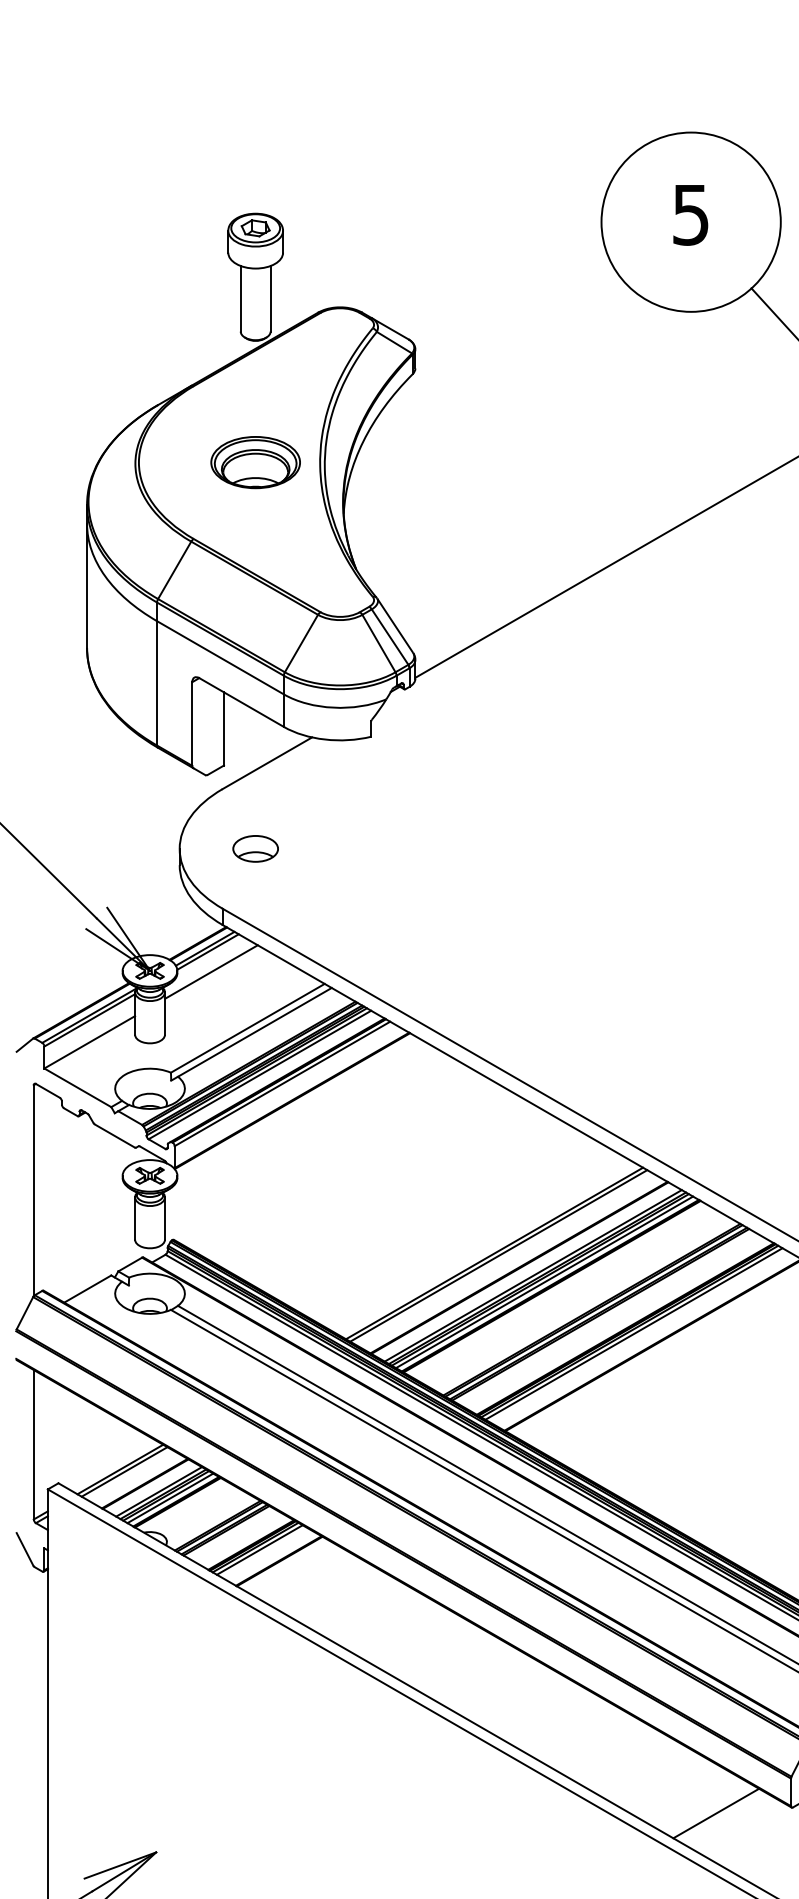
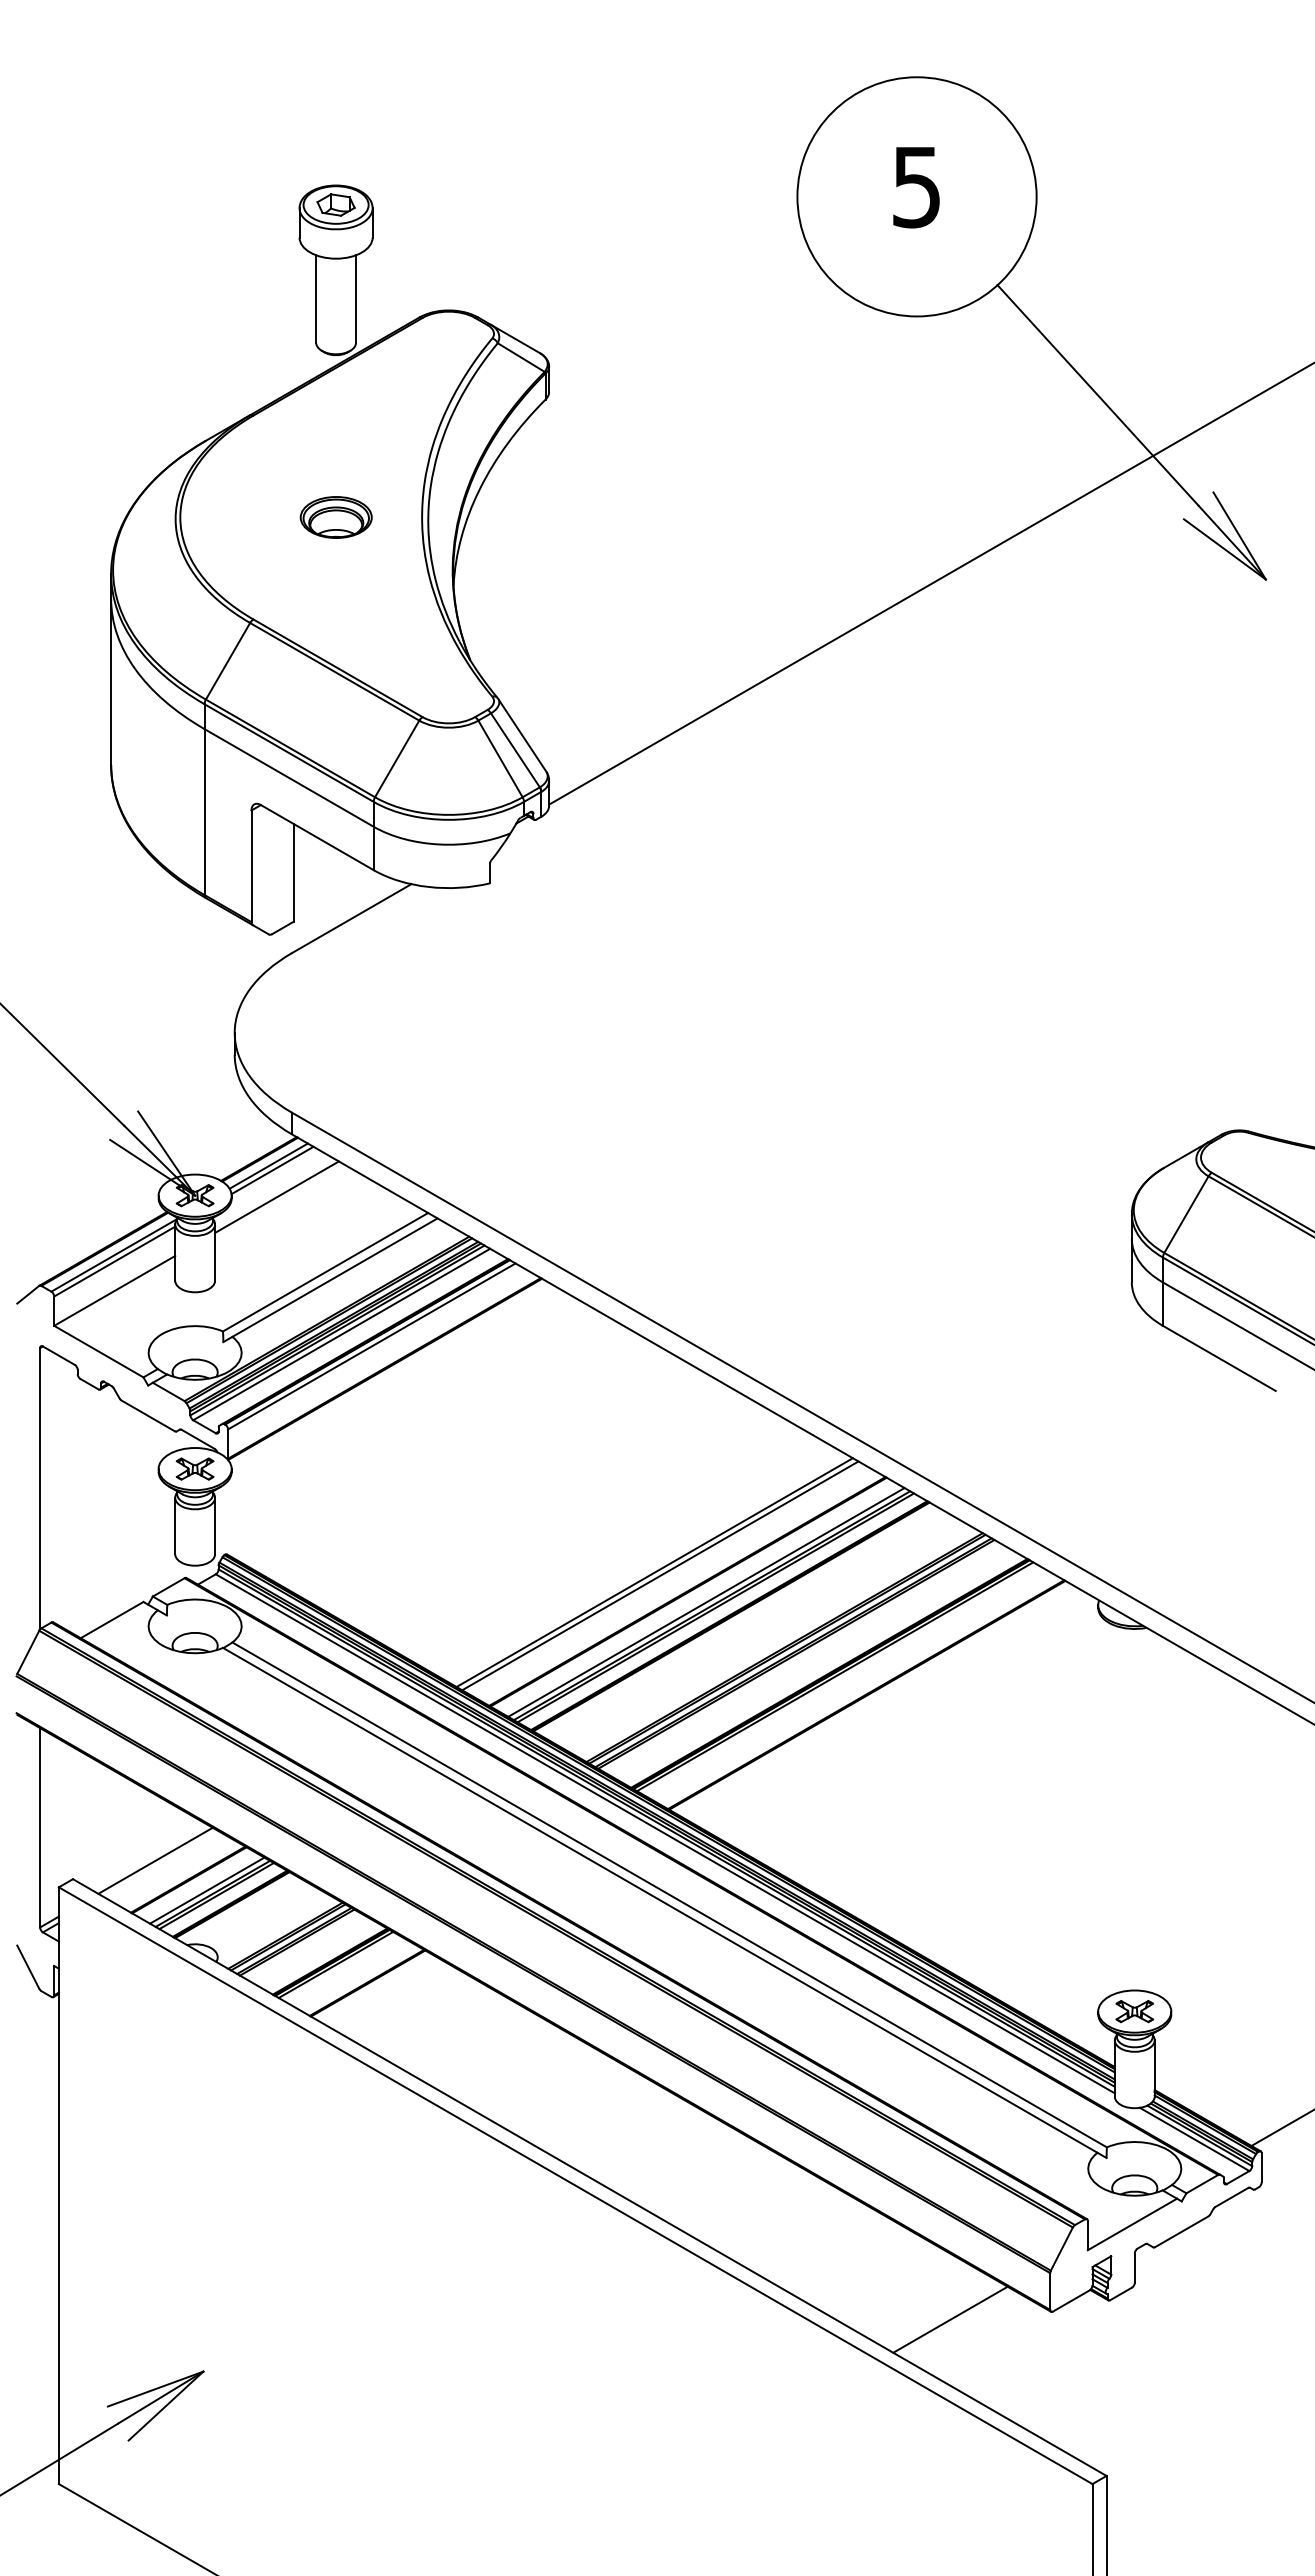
part: (255, 462) -> (336, 517), size x0.6
part: (255, 848) -> (335, 1032), removed
line: (544, 1281) -> (721, 1610), removed
line: (633, 1333) -> (840, 1679), removed
line: (124, 1472) -> (161, 1864), removed
line: (170, 1498) -> (222, 1899), removed
line: (259, 1550) -> (341, 1968), removed

